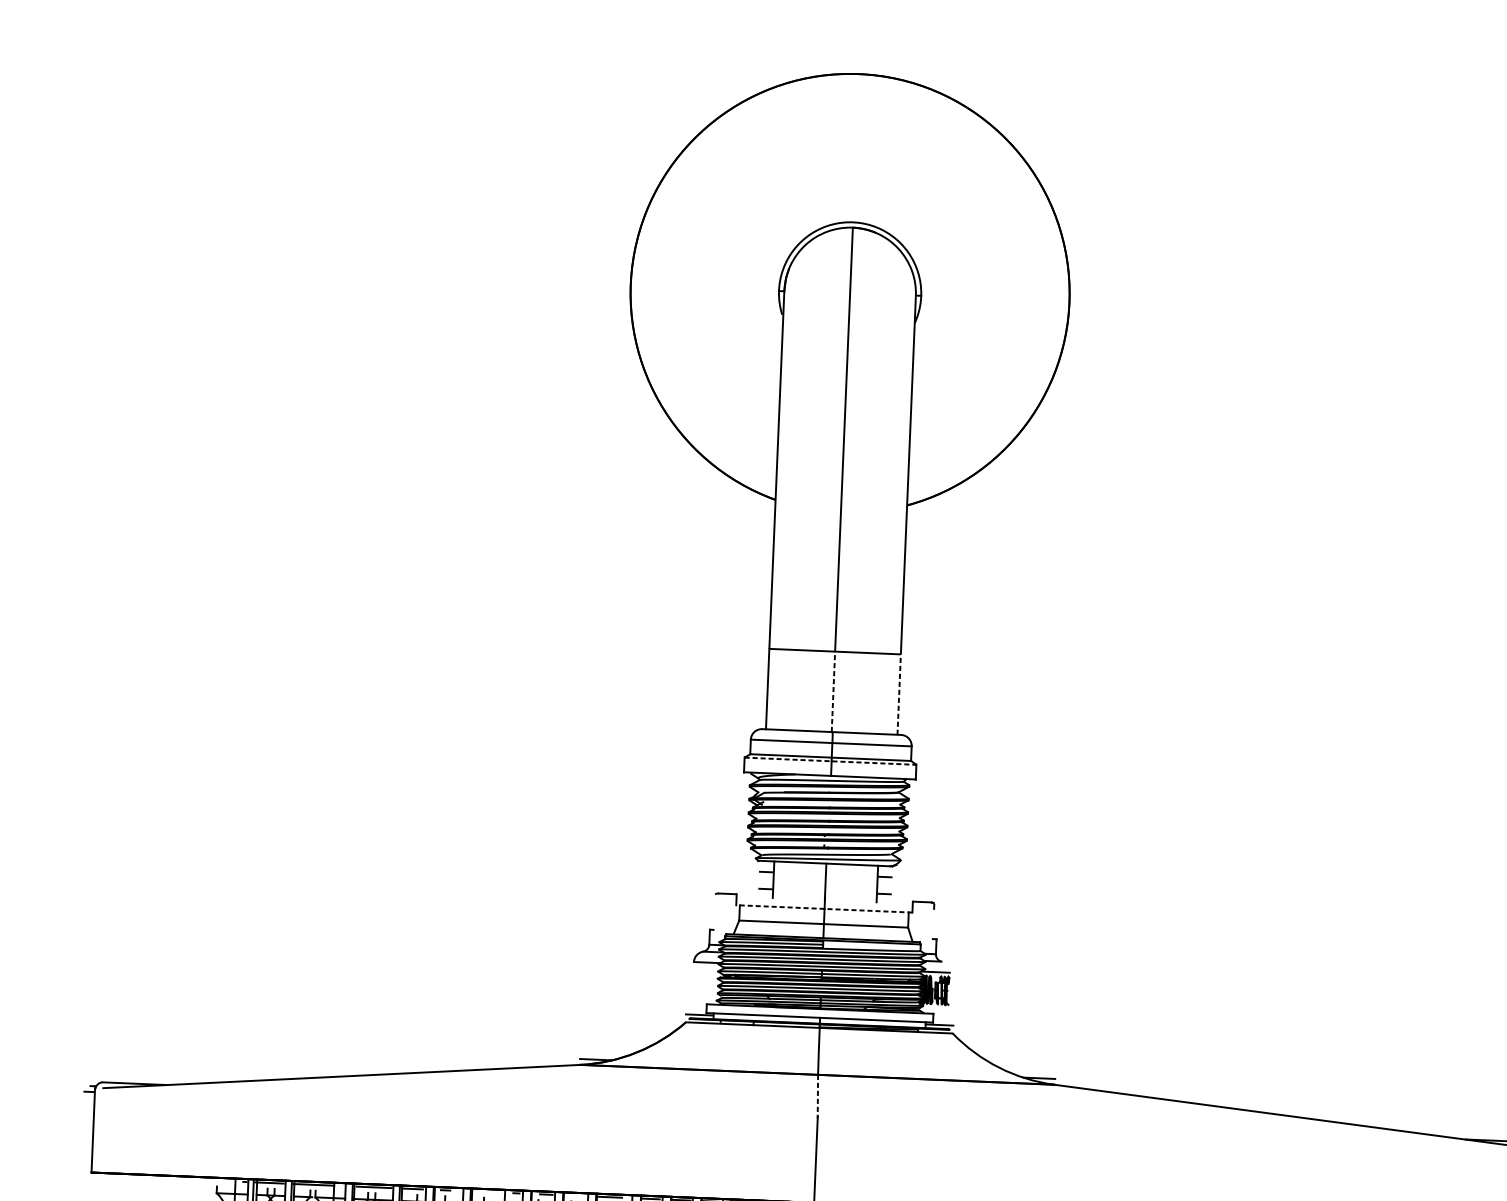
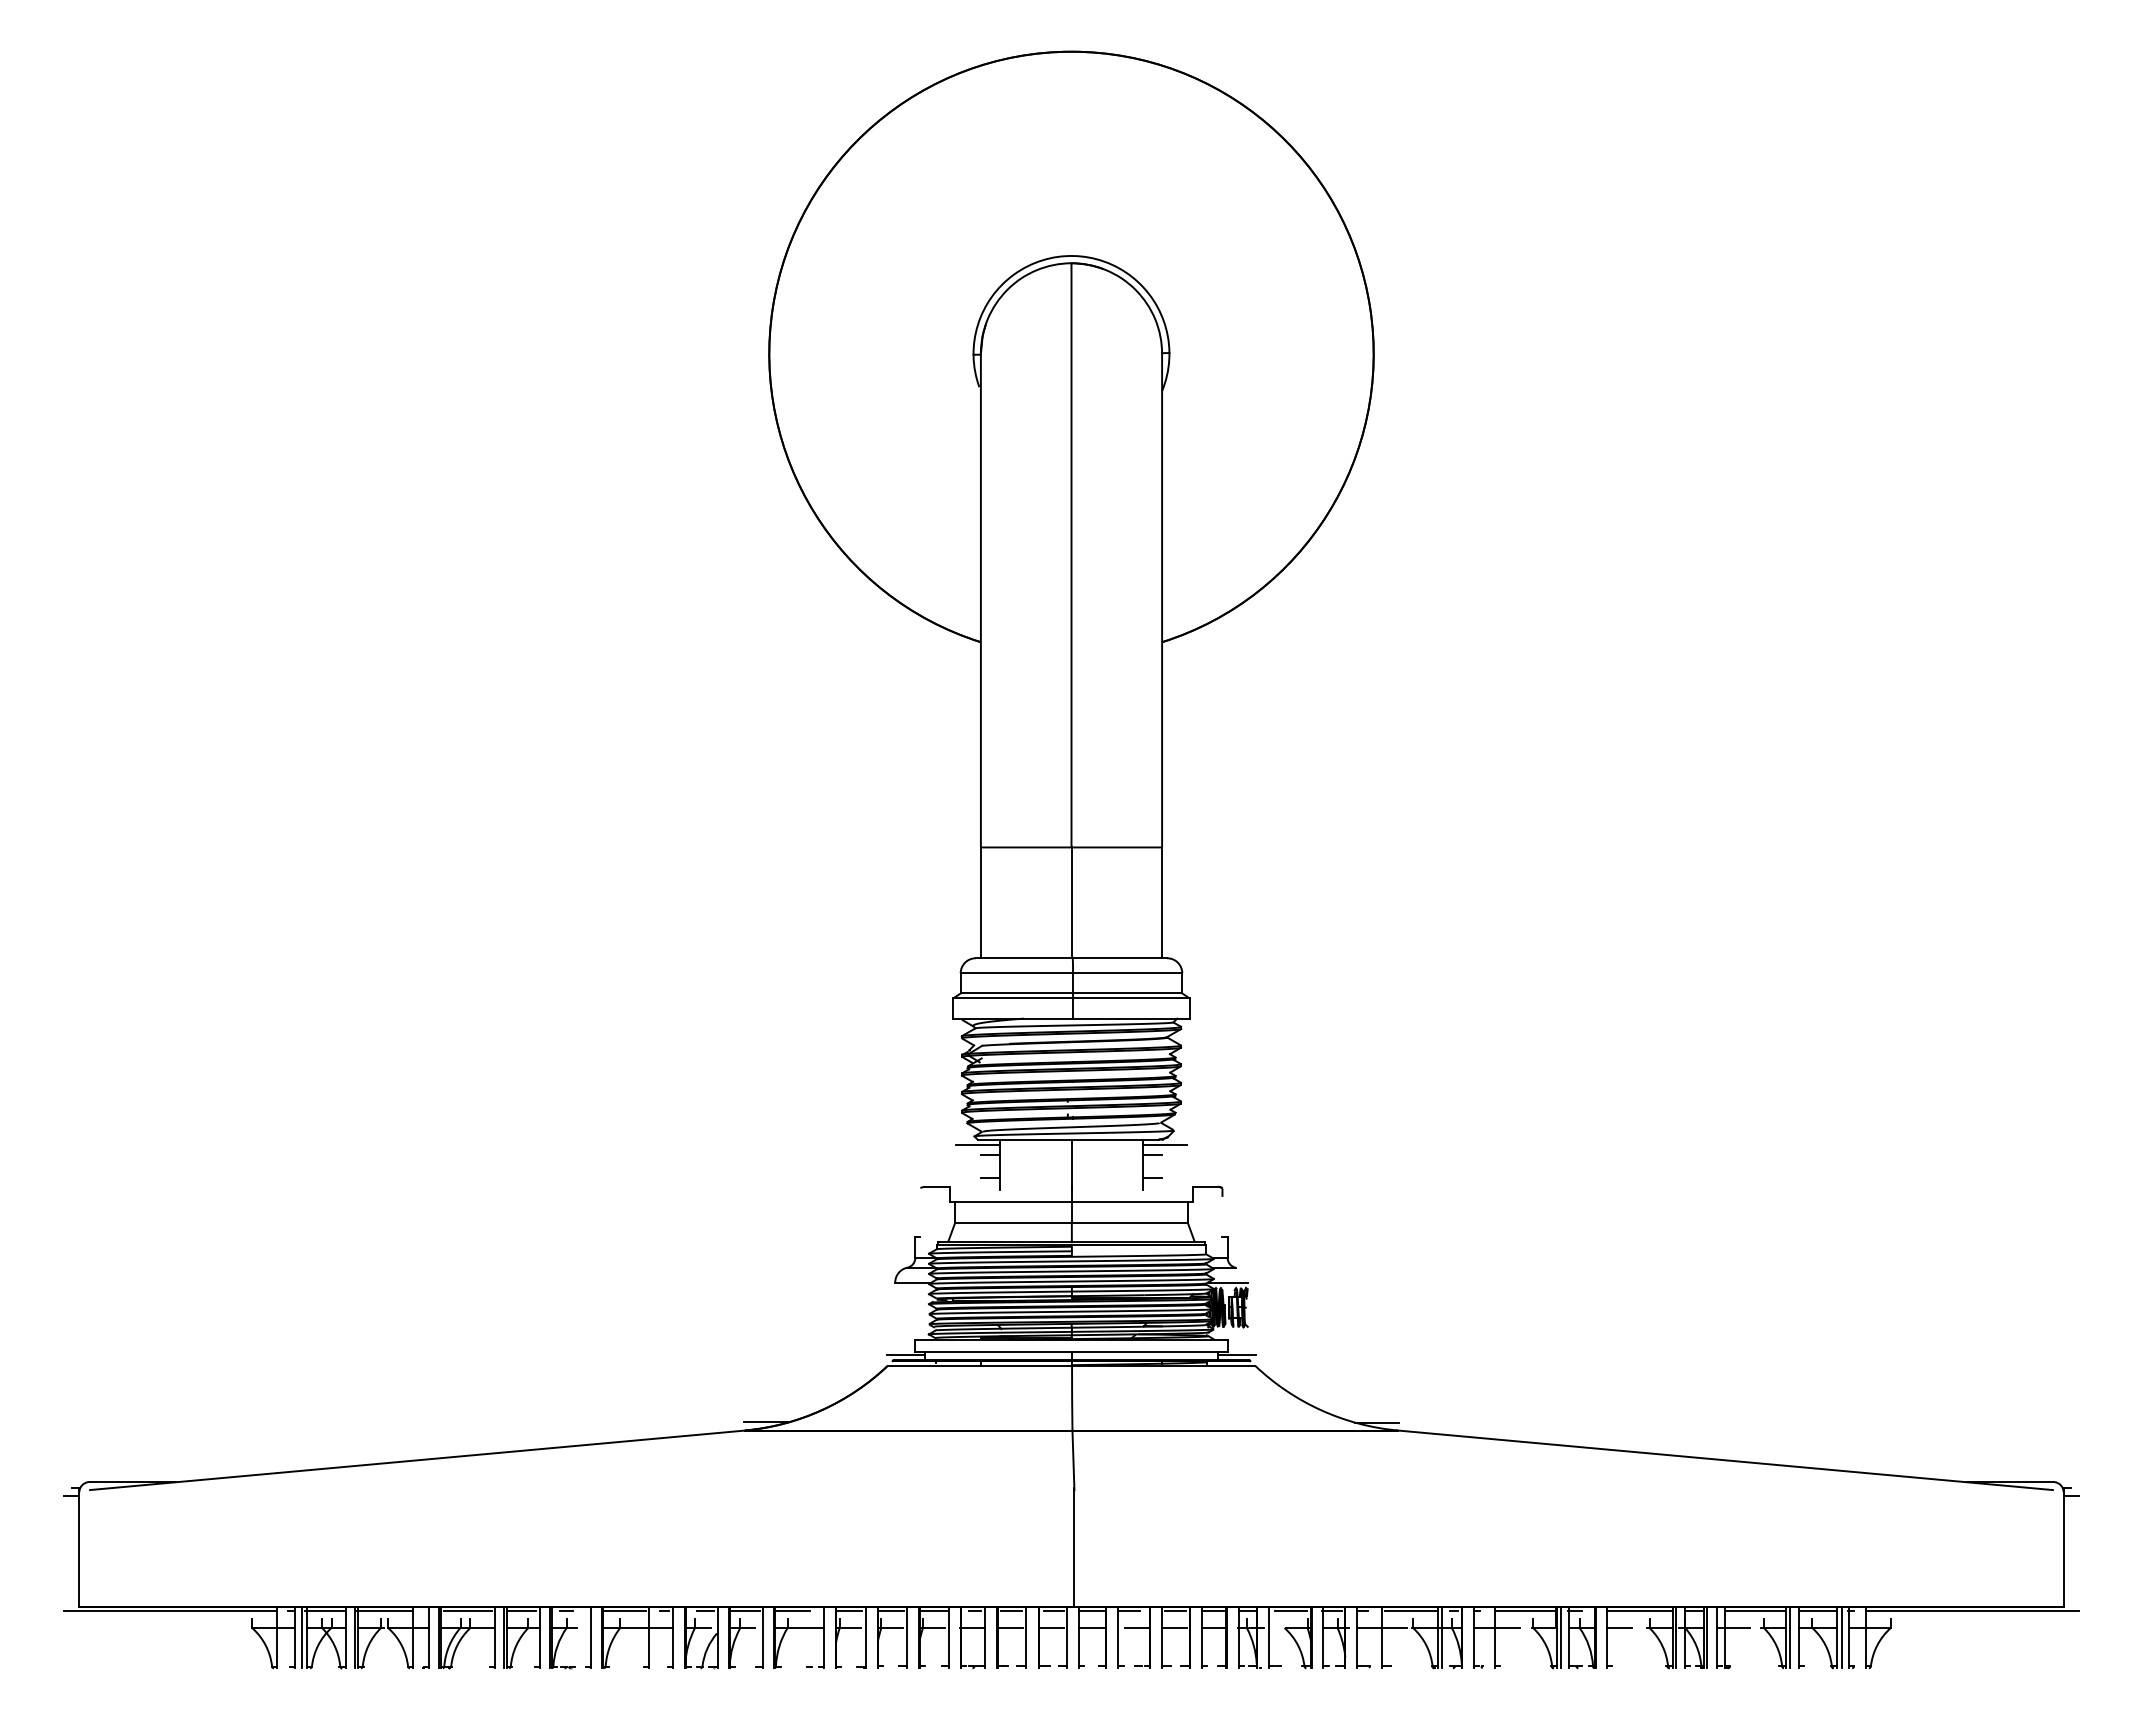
line: (833, 691) -> (1071, 902), dashed -> solid
line: (899, 694) -> (1162, 902), dashed -> solid
line: (830, 761) -> (1071, 998), dashed -> solid
line: (757, 864) -> (977, 1144), added
line: (894, 870) -> (1165, 1144), added
line: (824, 908) -> (1071, 1201), dashed -> solid
line: (817, 1096) -> (1073, 1460), dashed -> solid
line: (157, 1178) -> (170, 1610), added
line: (487, 1191) -> (624, 1610), added
line: (574, 1195) -> (744, 1610), added

